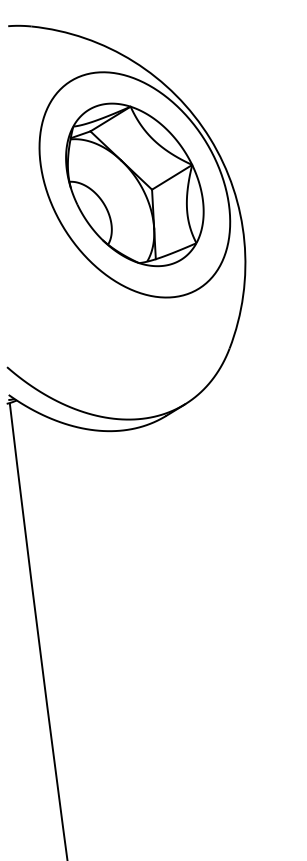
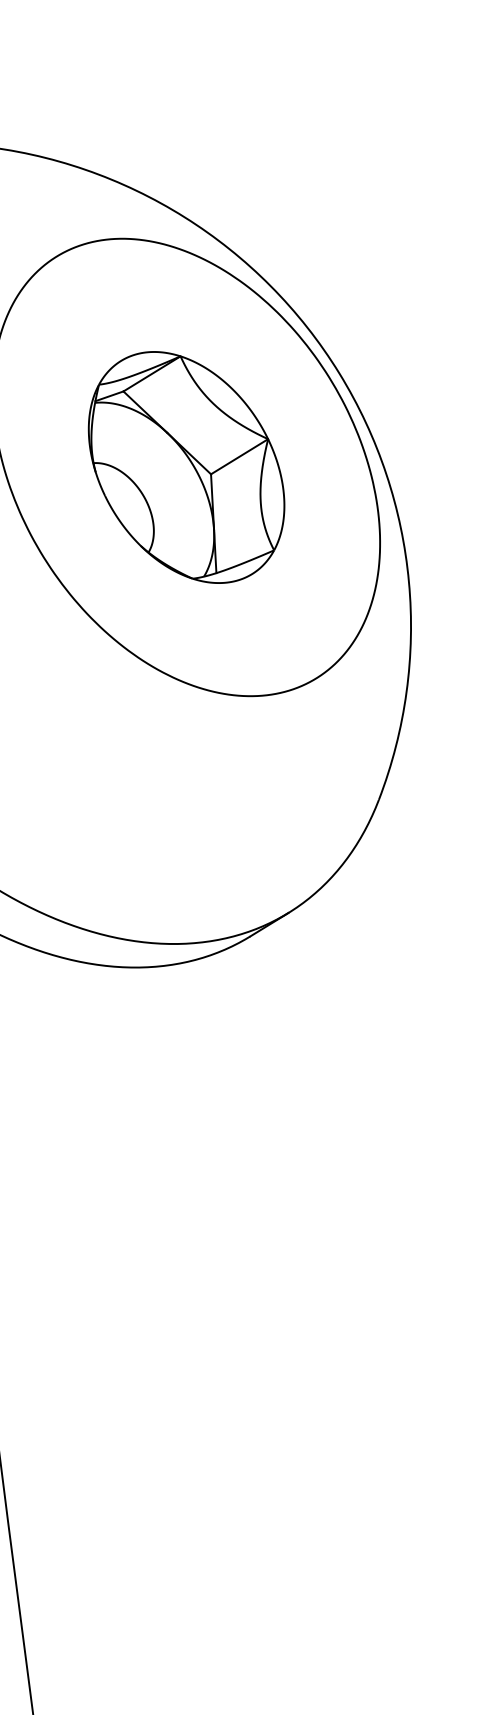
part: (134, 184) -> (185, 466), size x0.7

